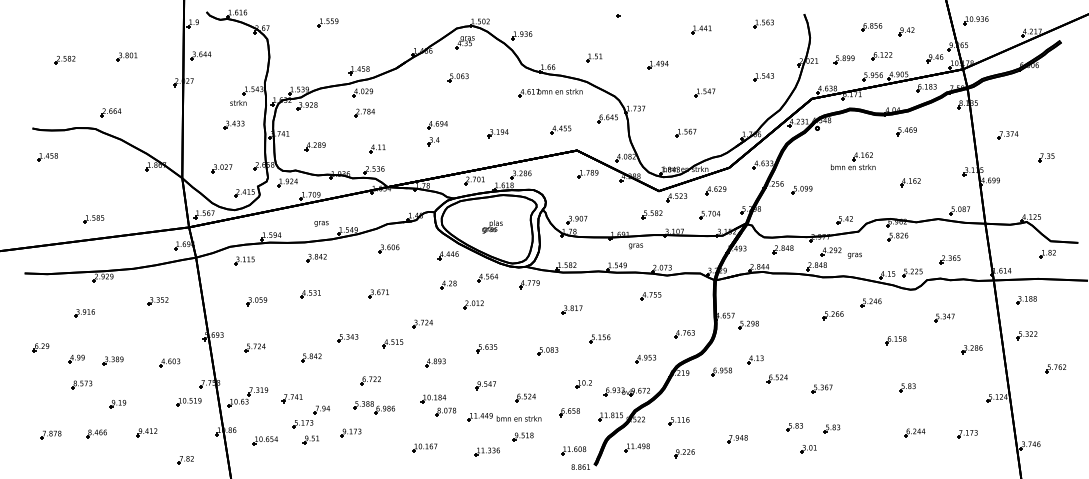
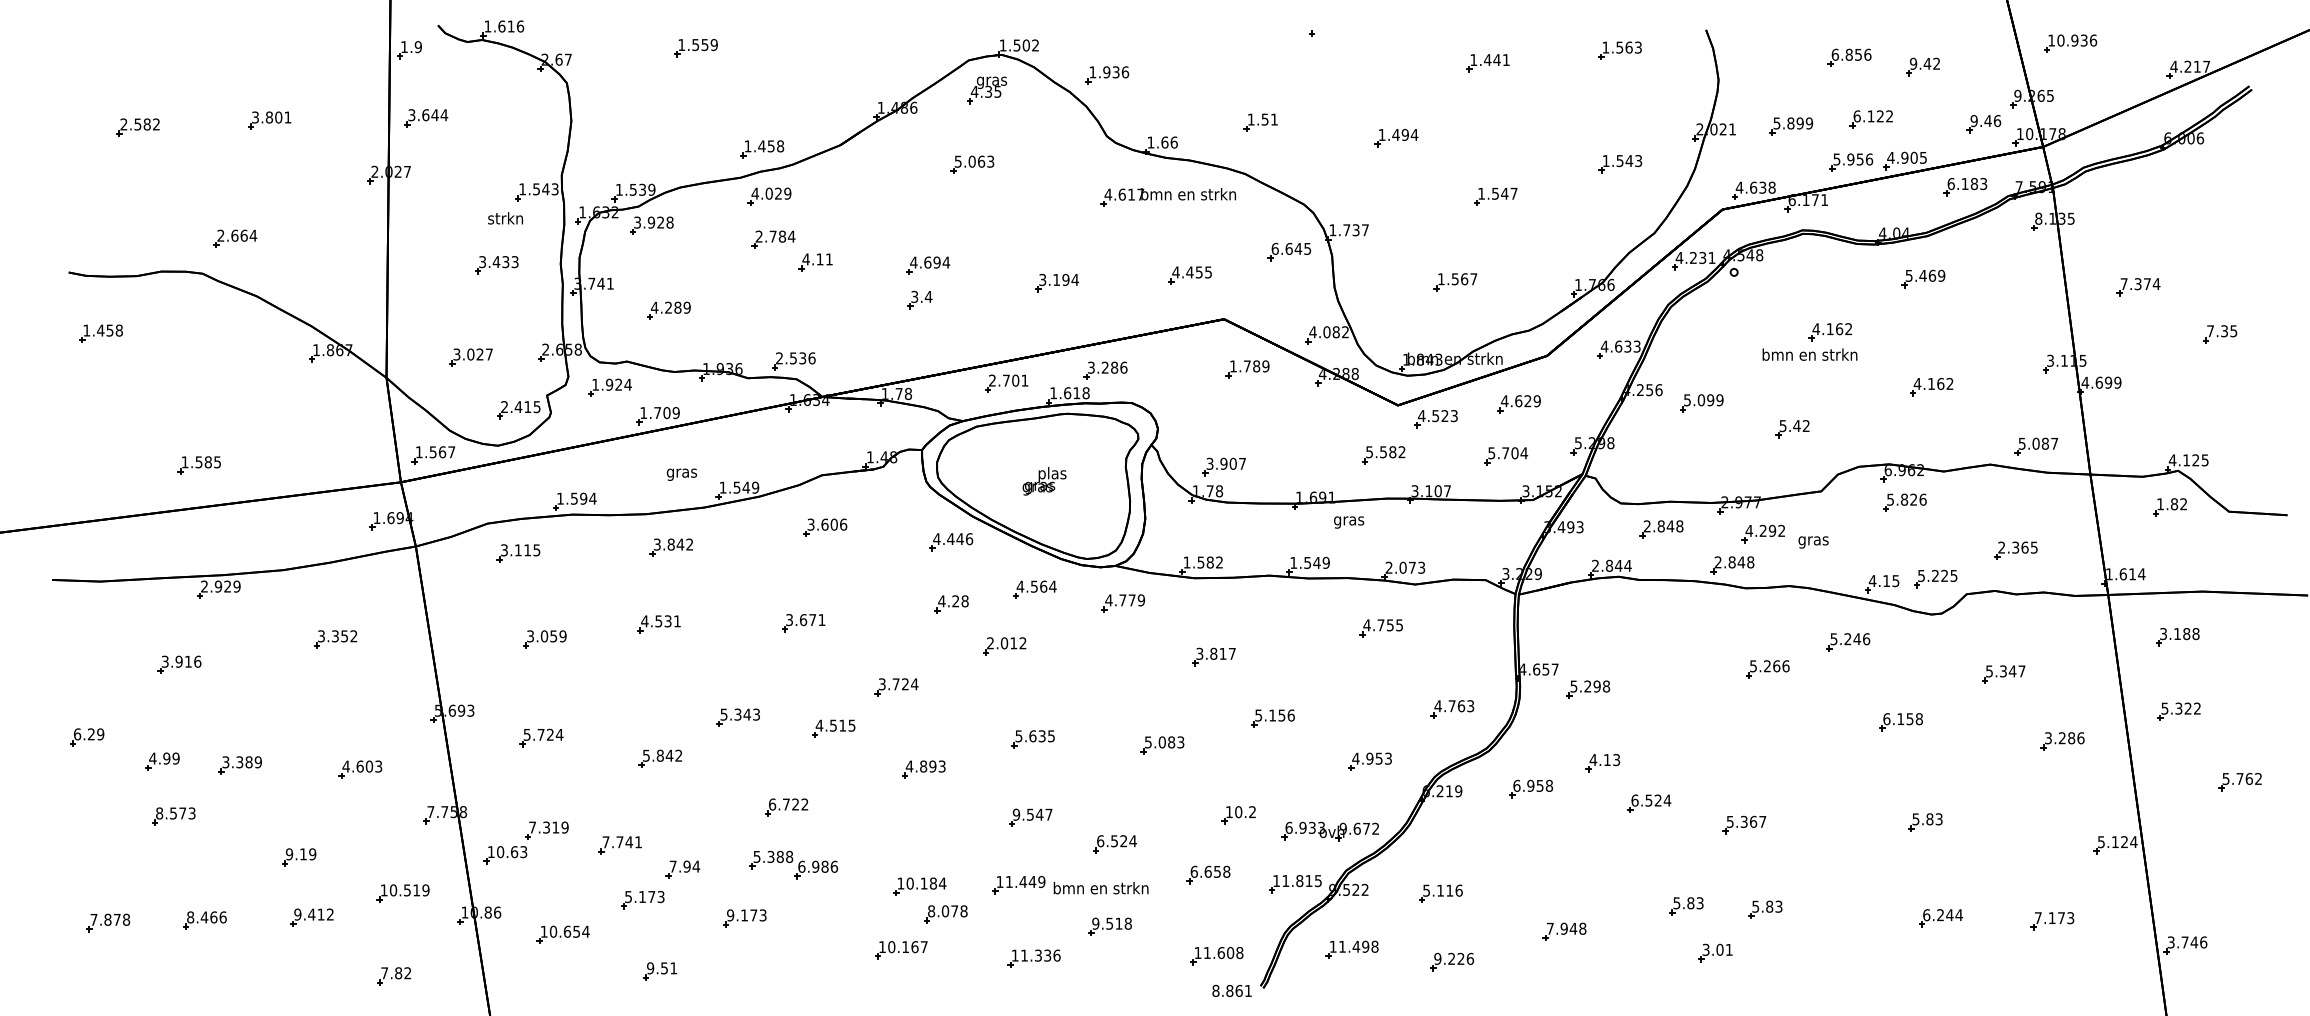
part: (377, 148) -> (815, 261), moved
part: (844, 220) -> (1791, 429), moved
part: (1047, 254) -> (2169, 508), moved
part: (188, 402) -> (401, 894), moved
part: (117, 404) -> (297, 858), moved
part: (438, 405) -> (930, 900), moved
part: (310, 439) -> (658, 970), moved

